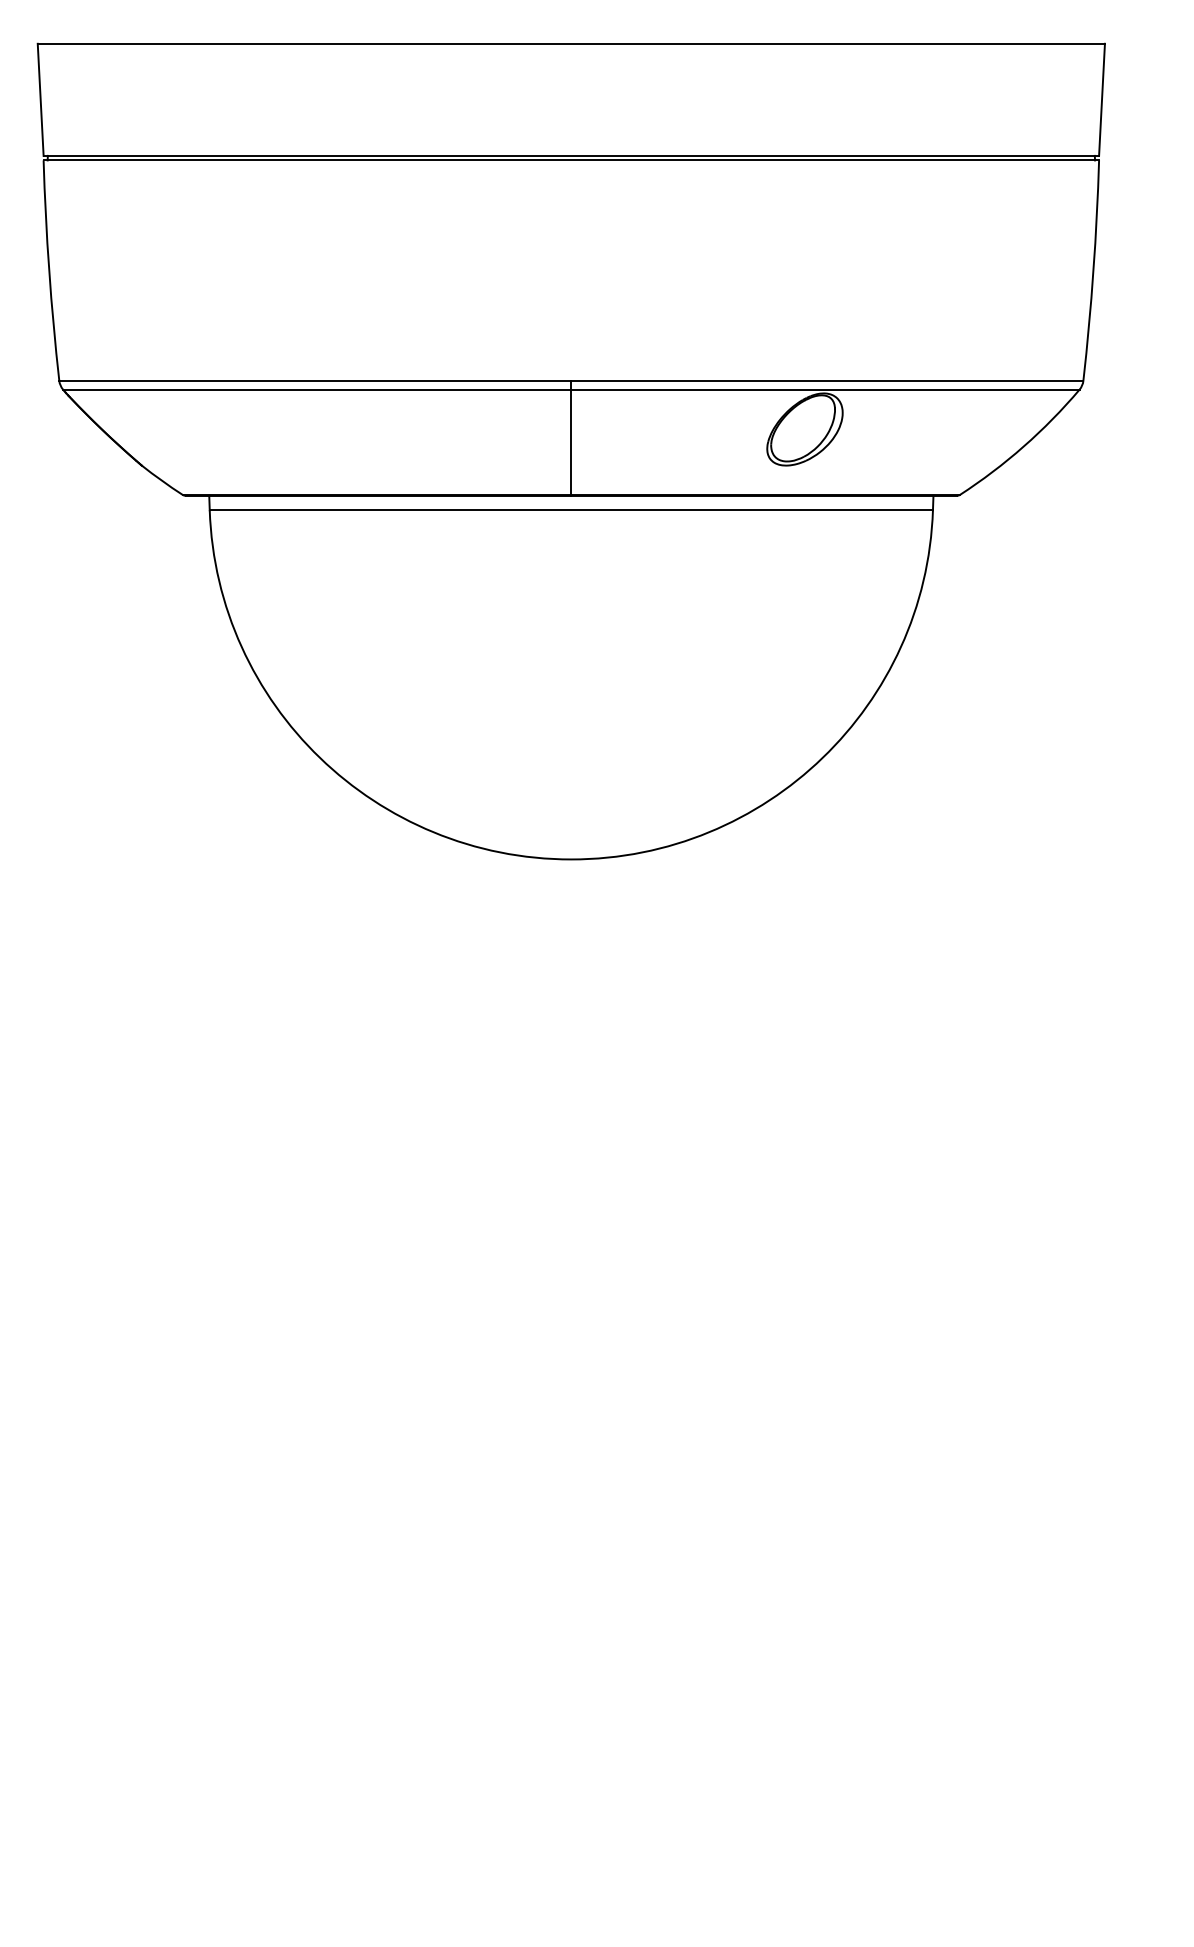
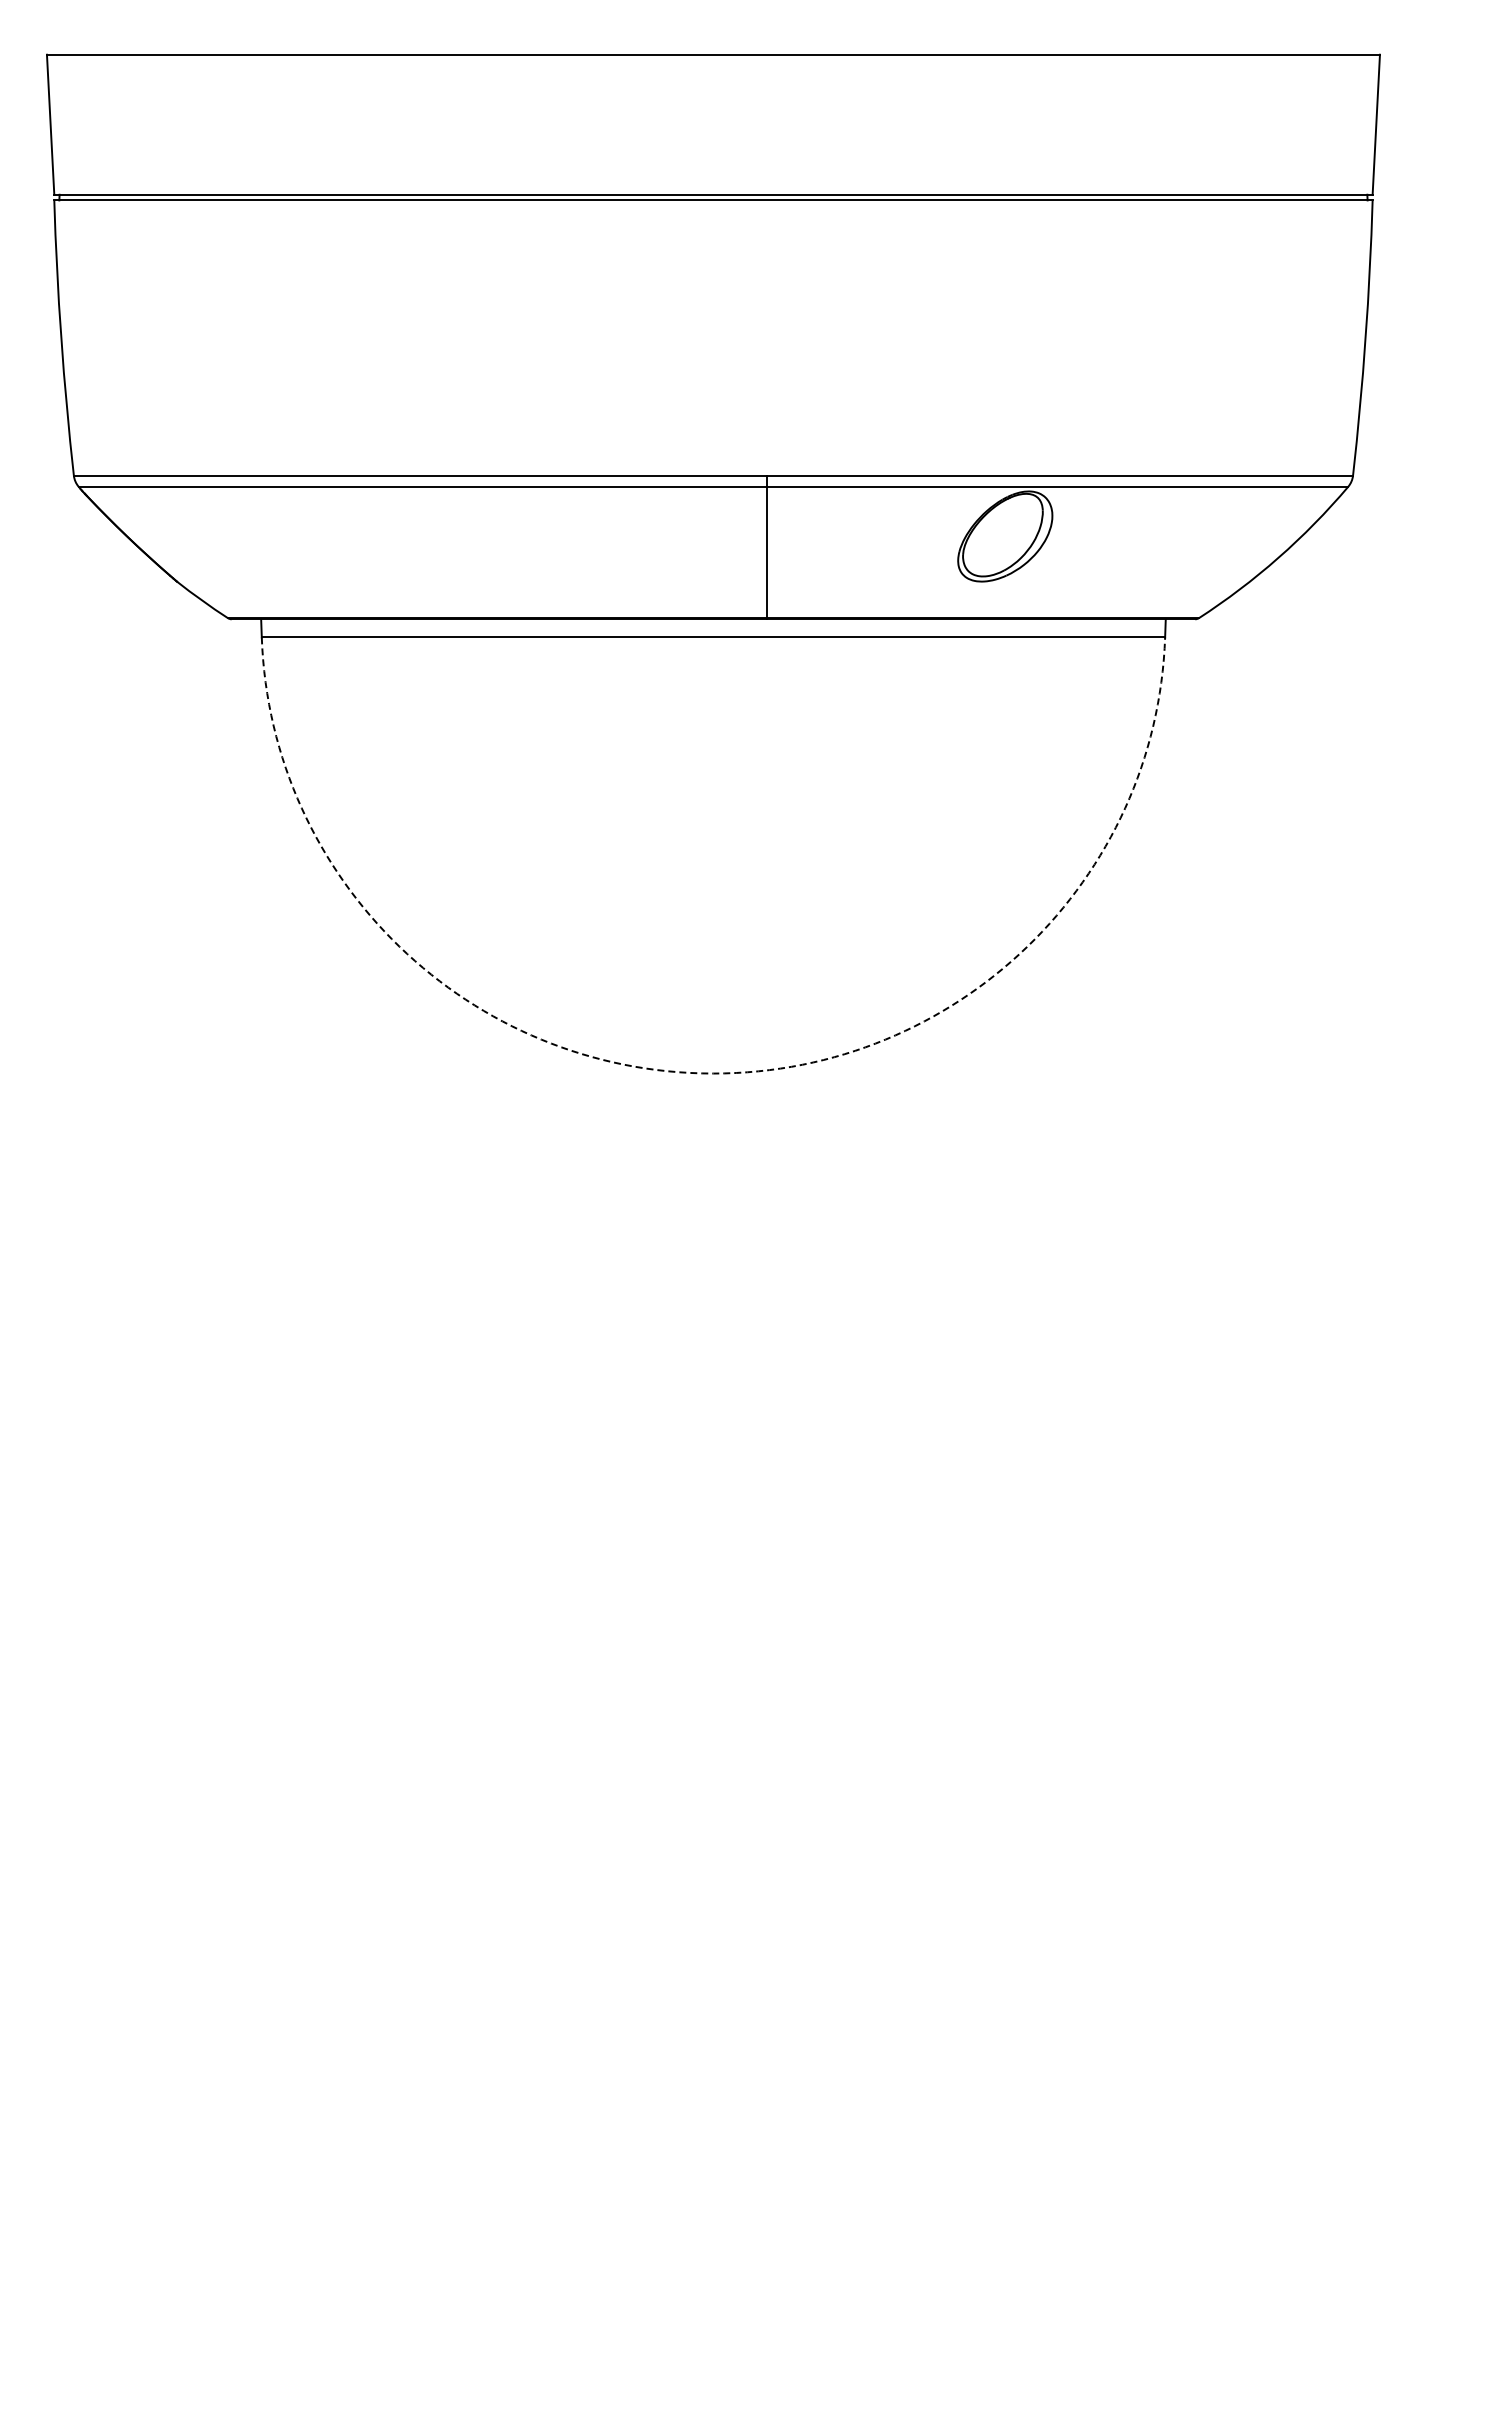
line: (571, 438) -> (767, 547), moved
arc: (571, 859) -> (713, 1073), solid -> dashed

